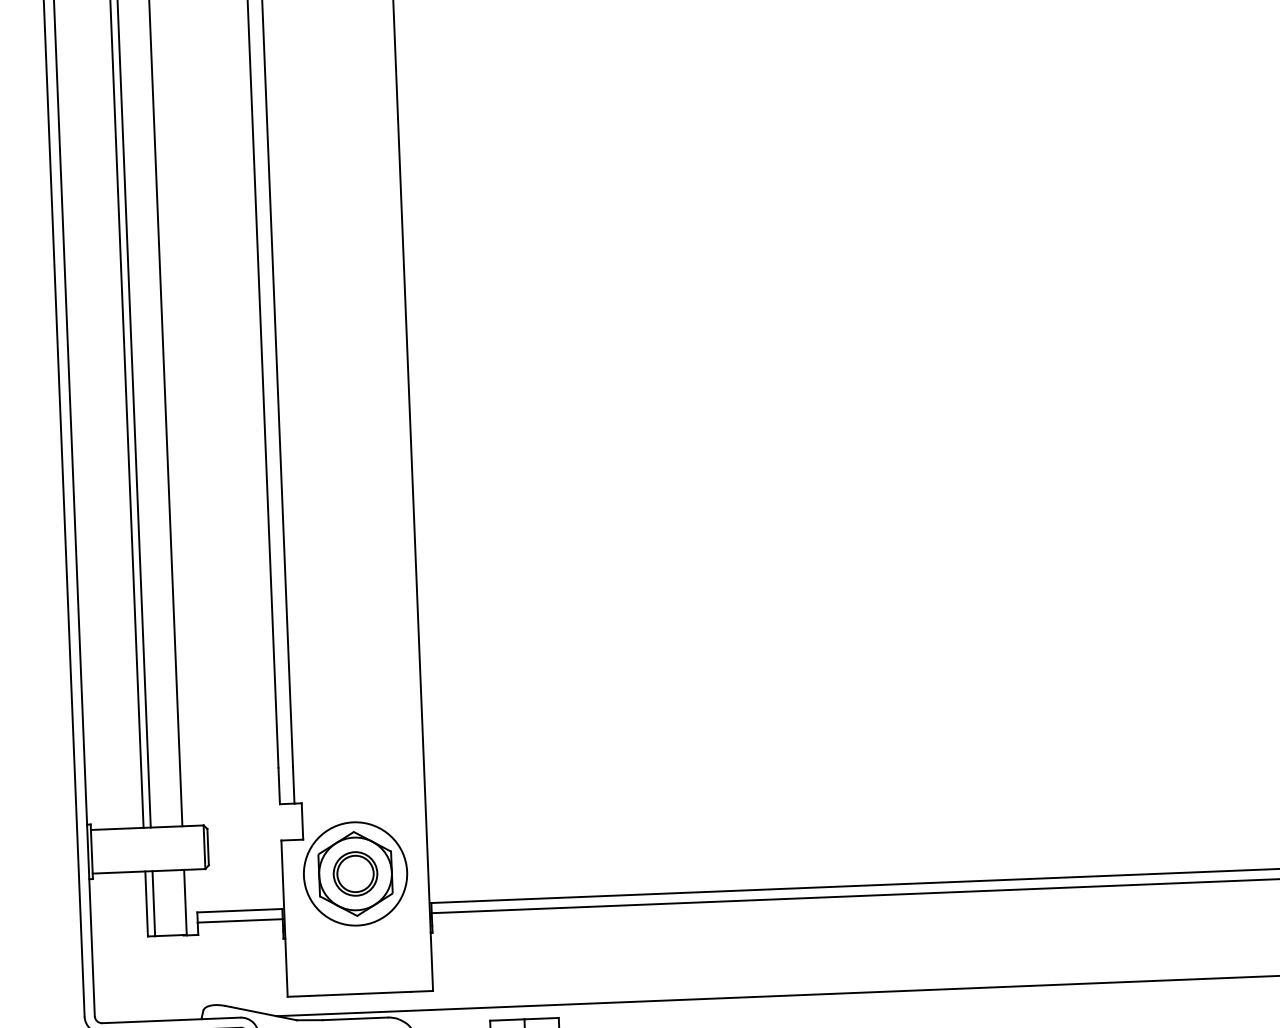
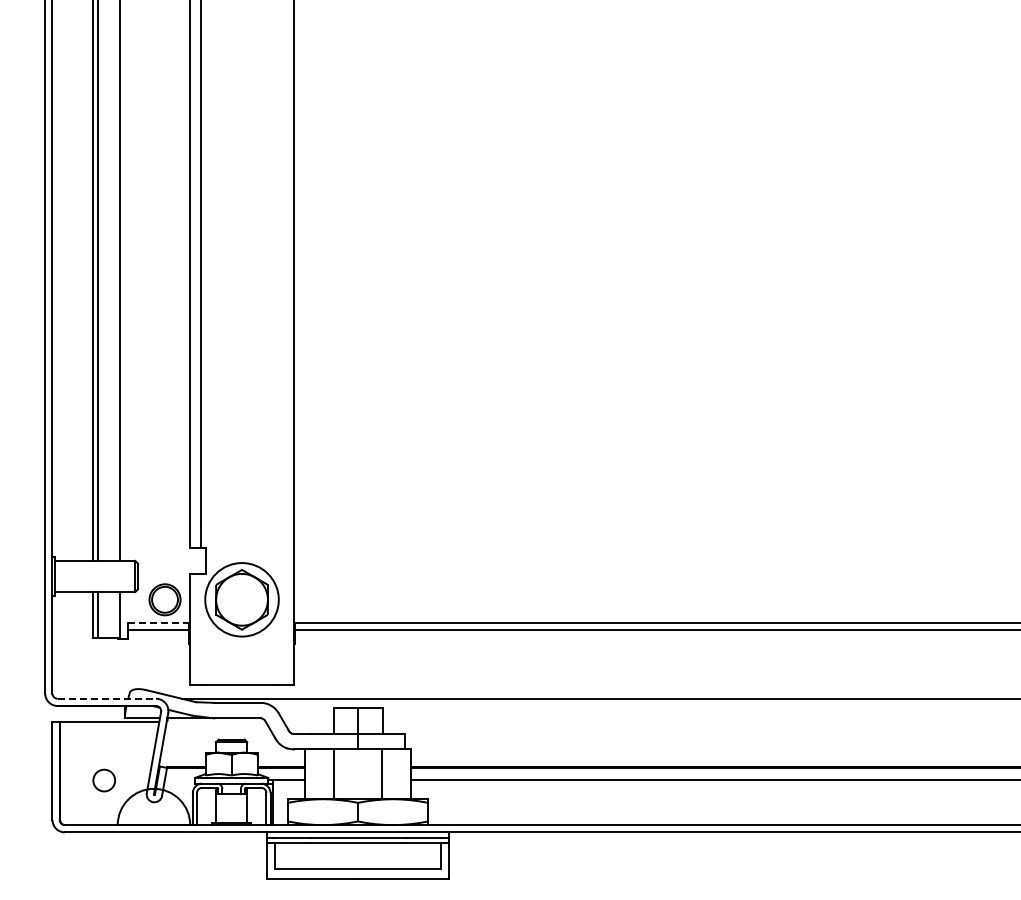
part: (354, 873) -> (164, 599), moved
line: (240, 910) -> (159, 622), solid -> dashed
line: (172, 1020) -> (107, 698), solid -> dashed

